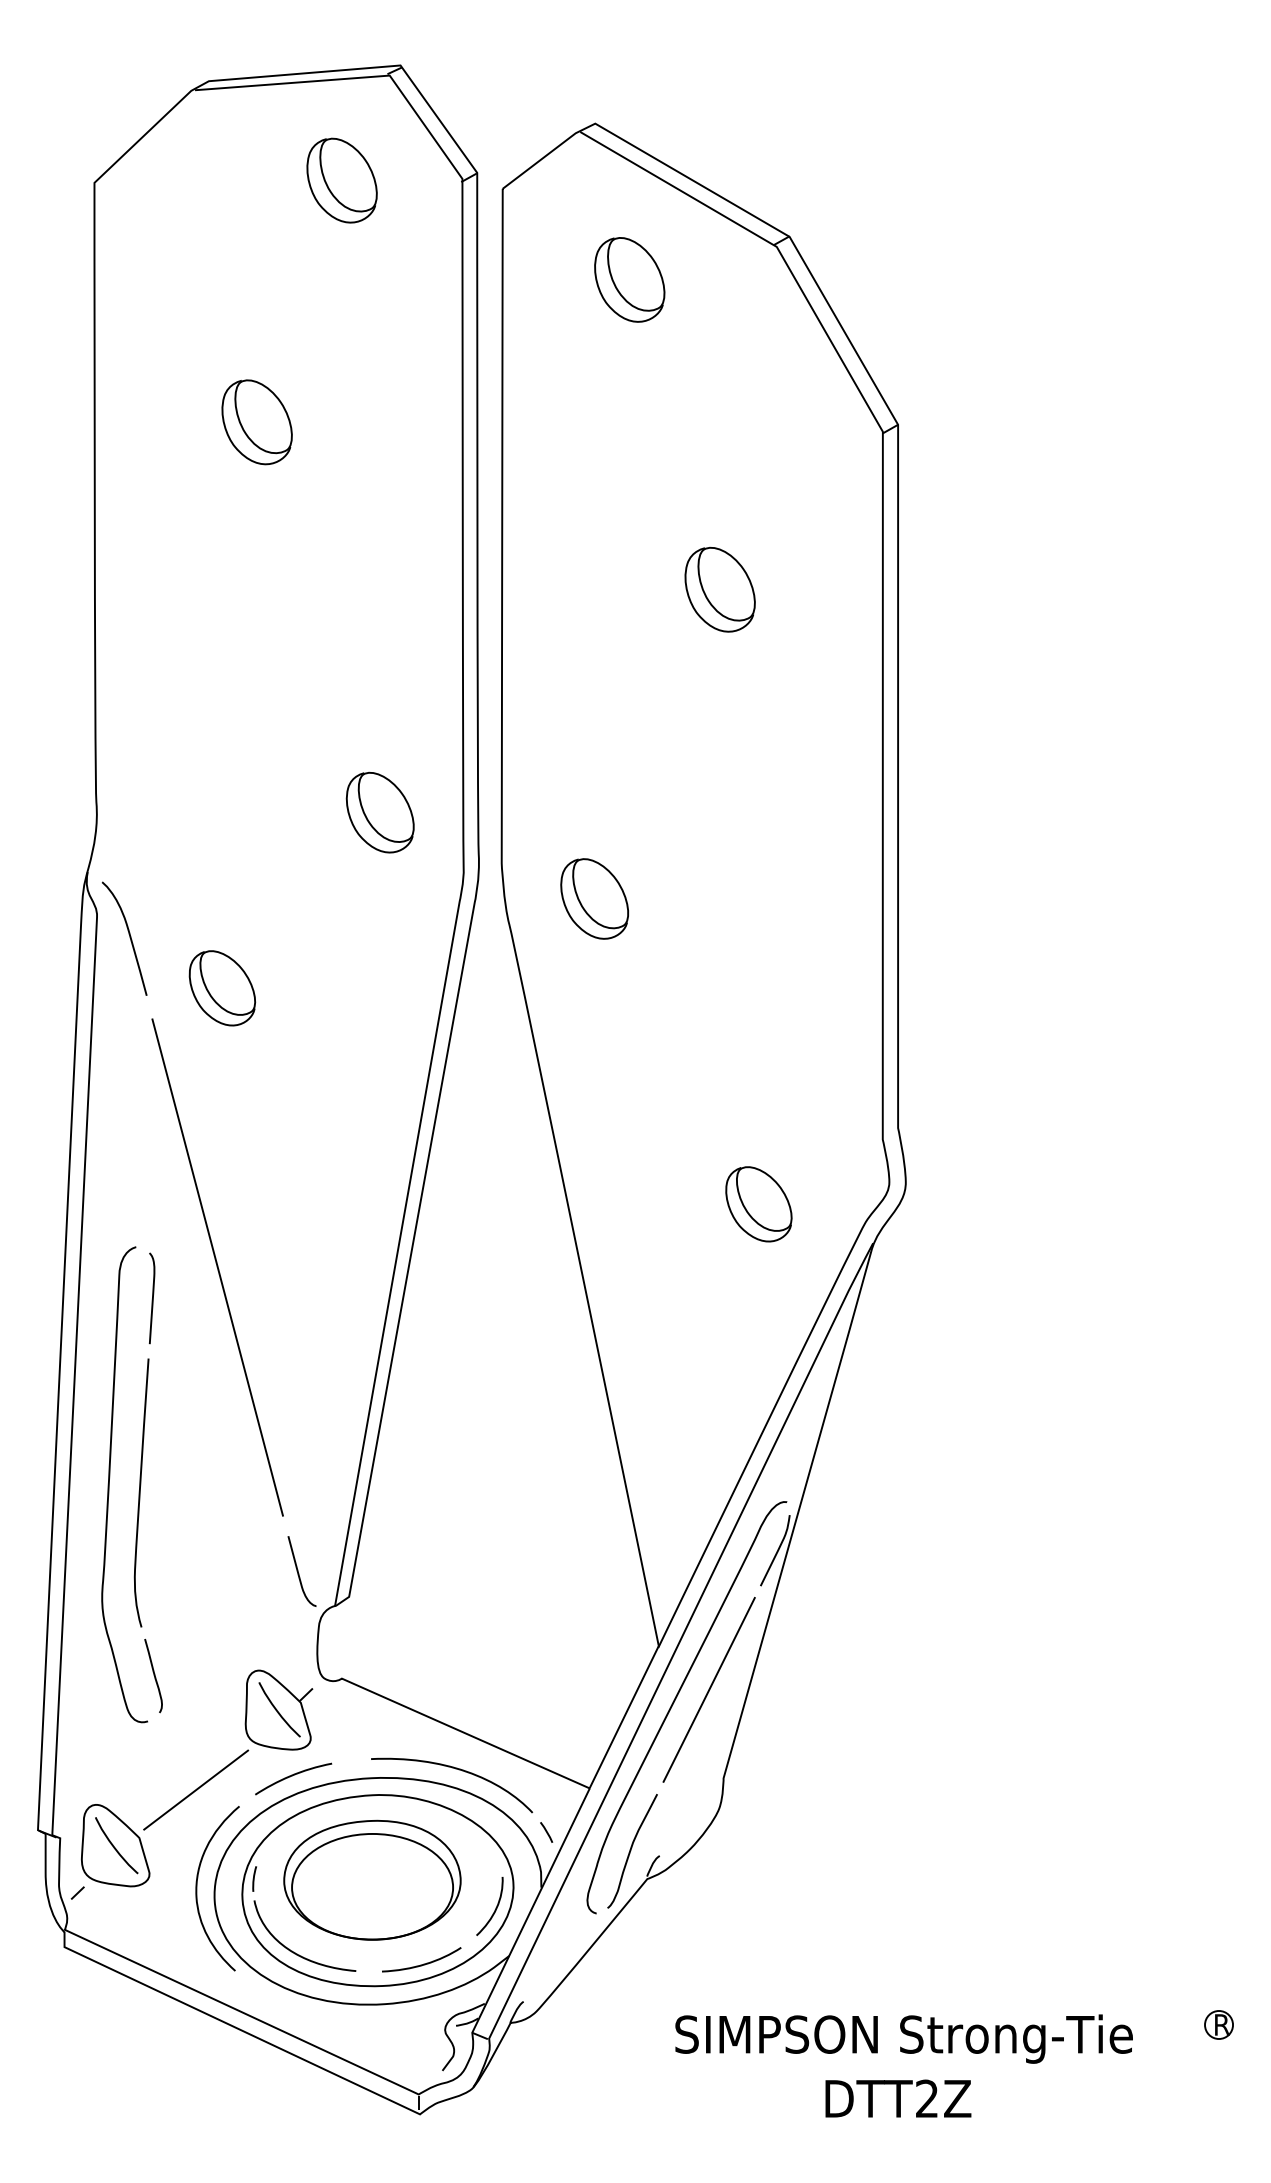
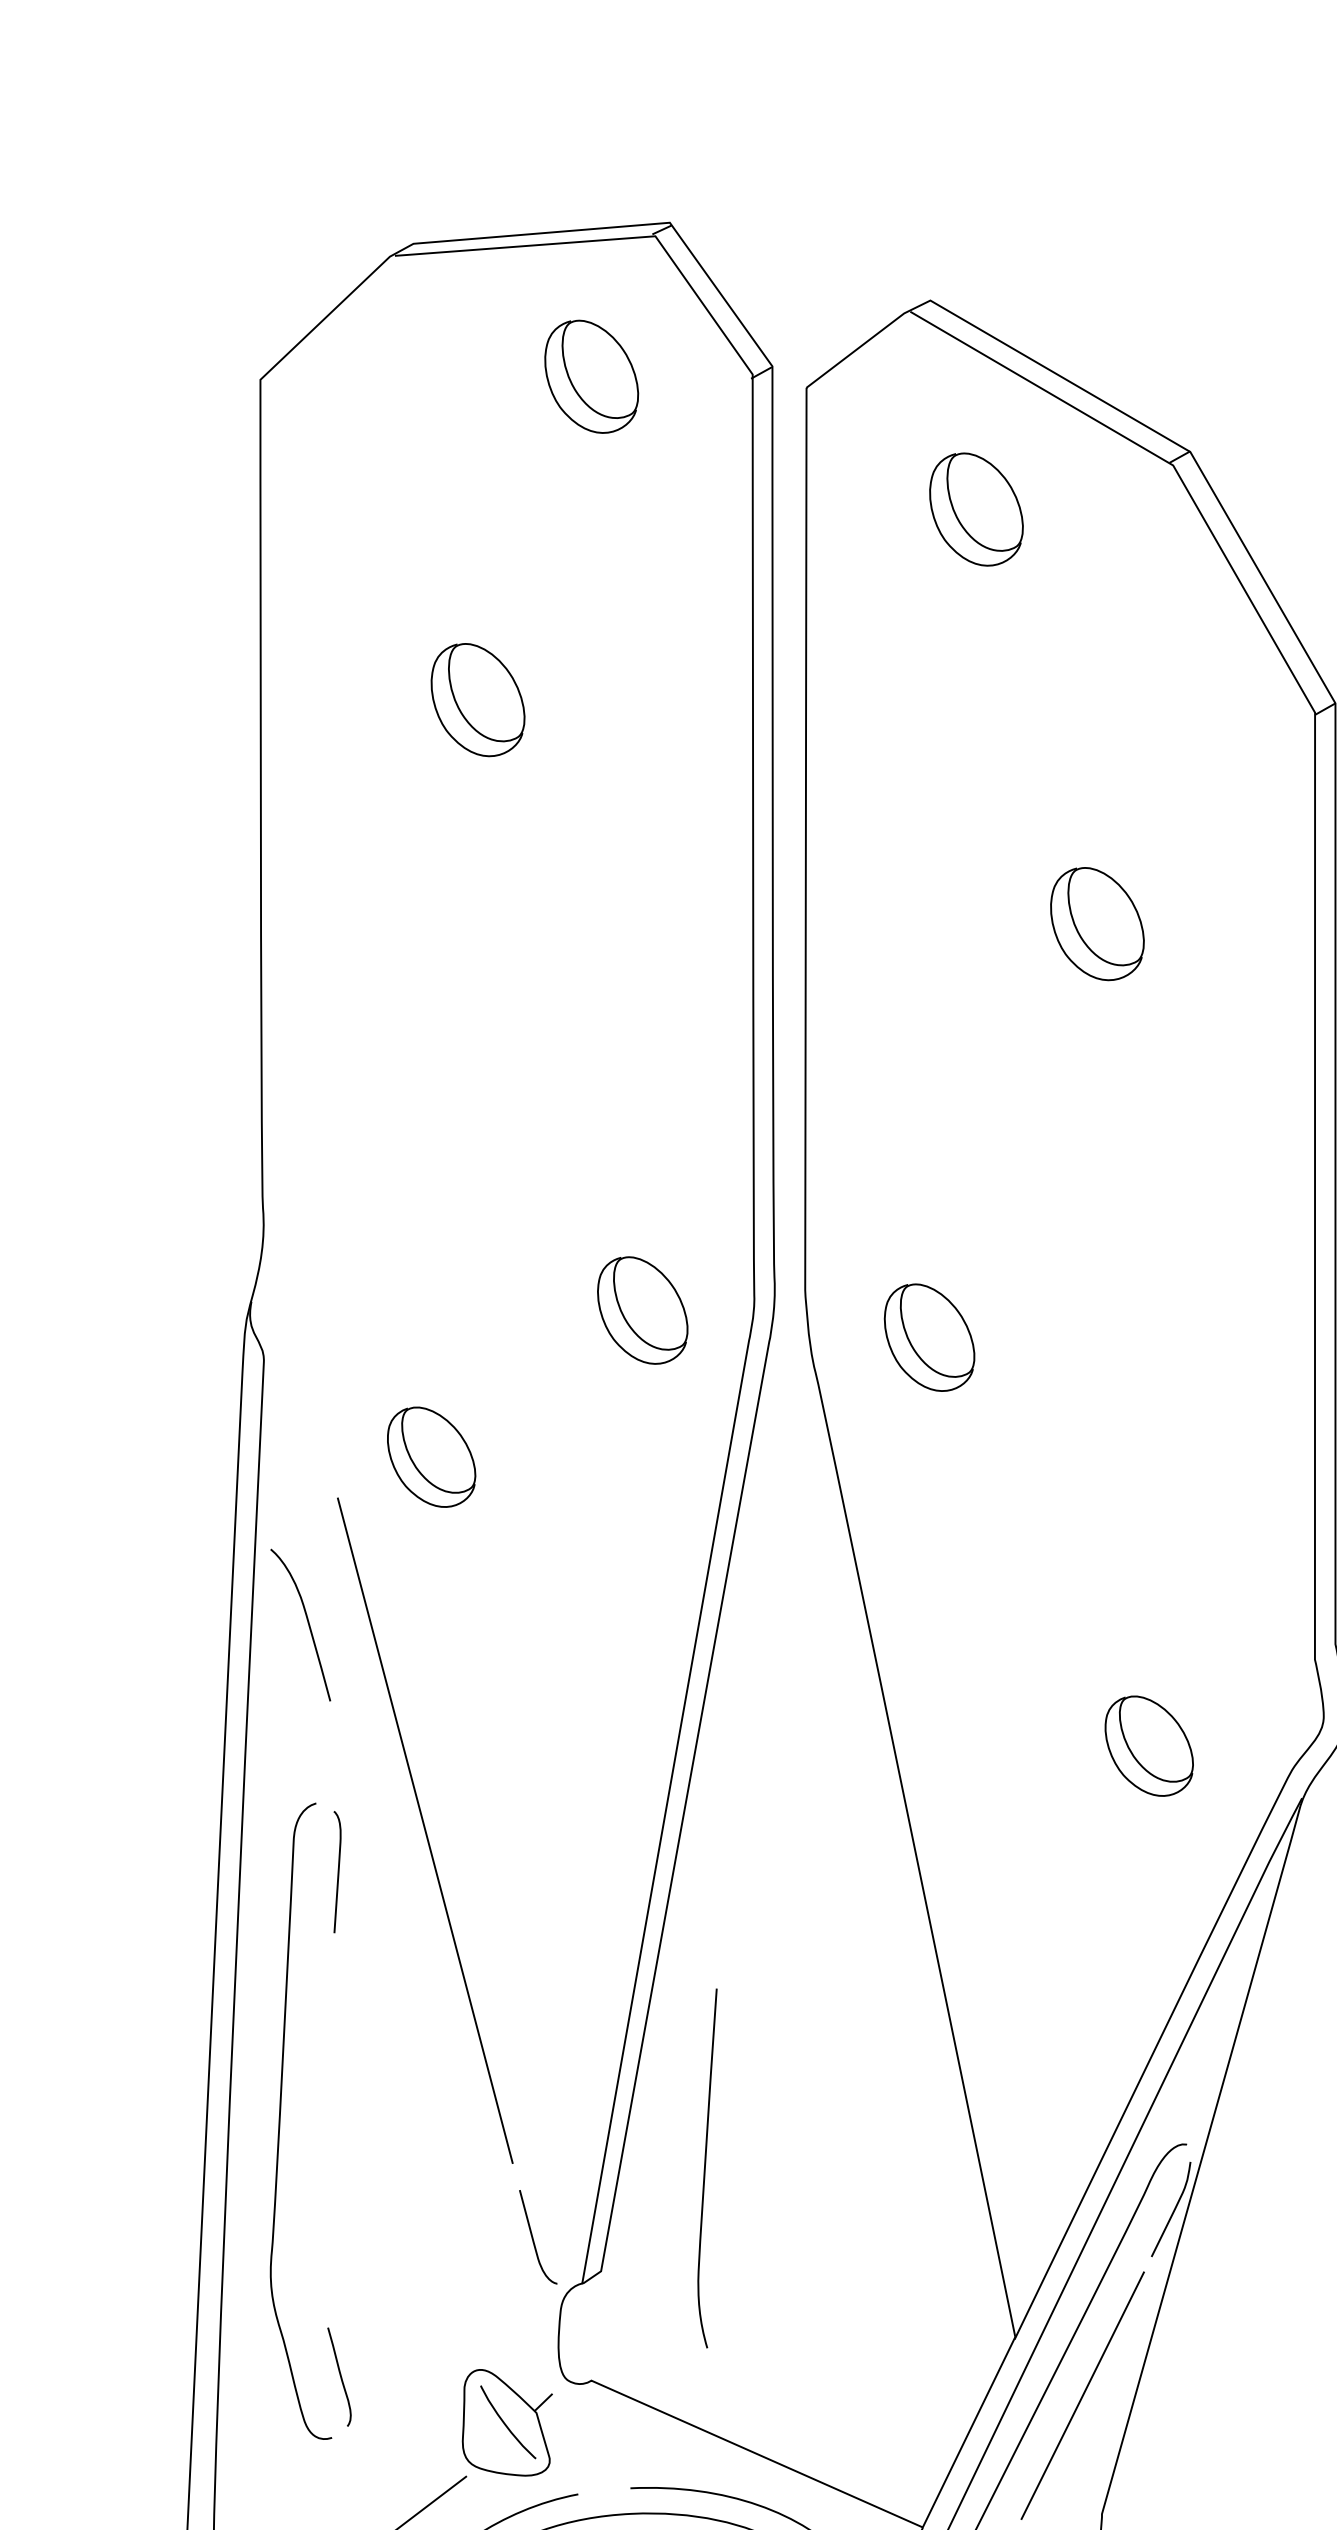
part: (379, 812) -> (641, 1310), moved
curve: (129, 937) -> (307, 1623), moved
curve: (140, 1492) -> (705, 2167), moved

